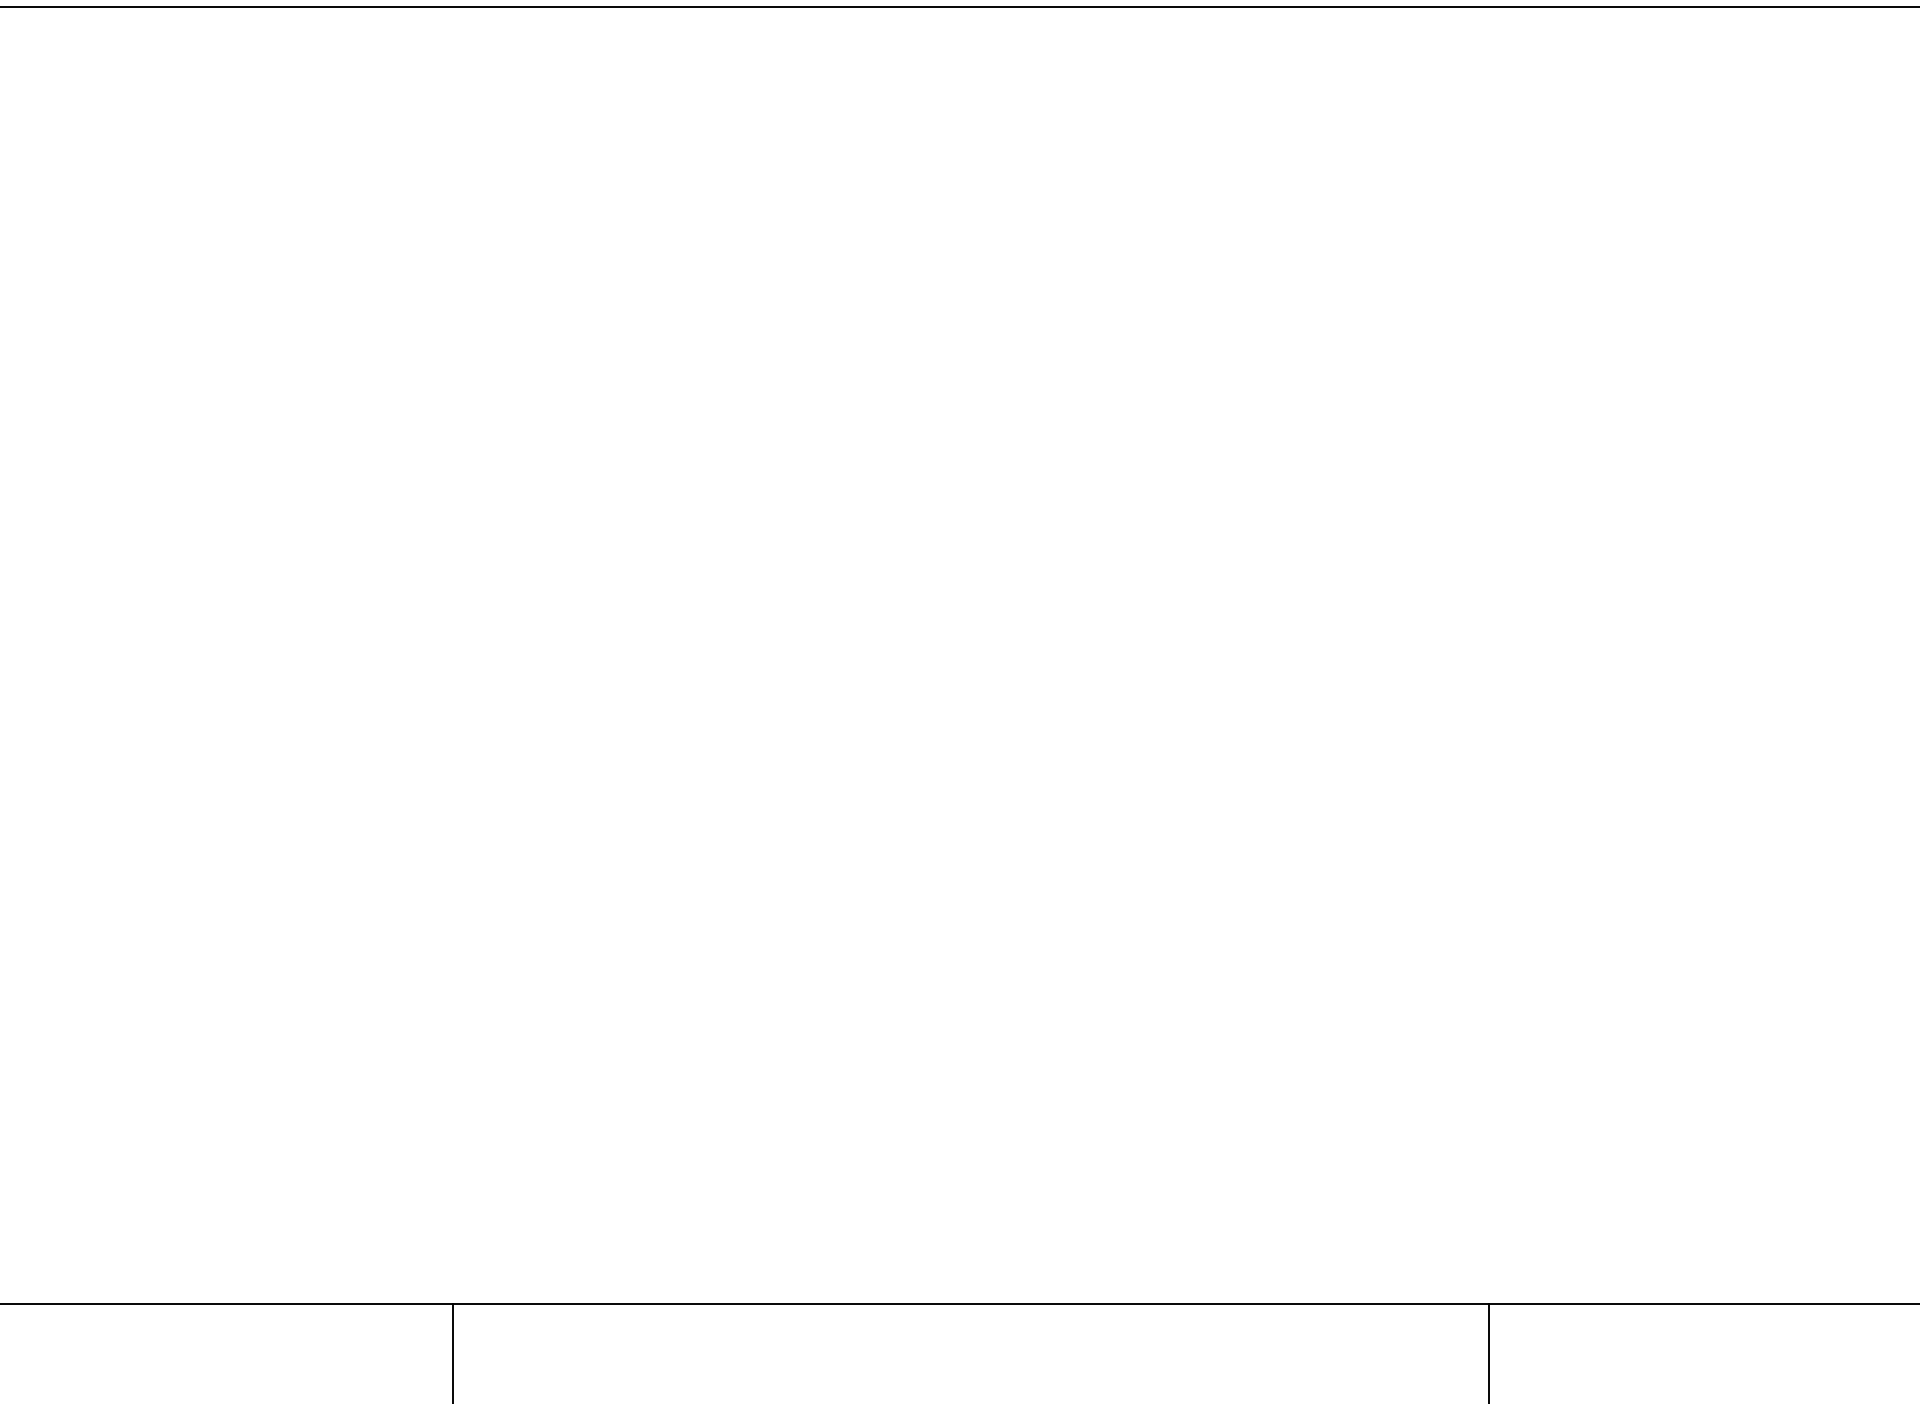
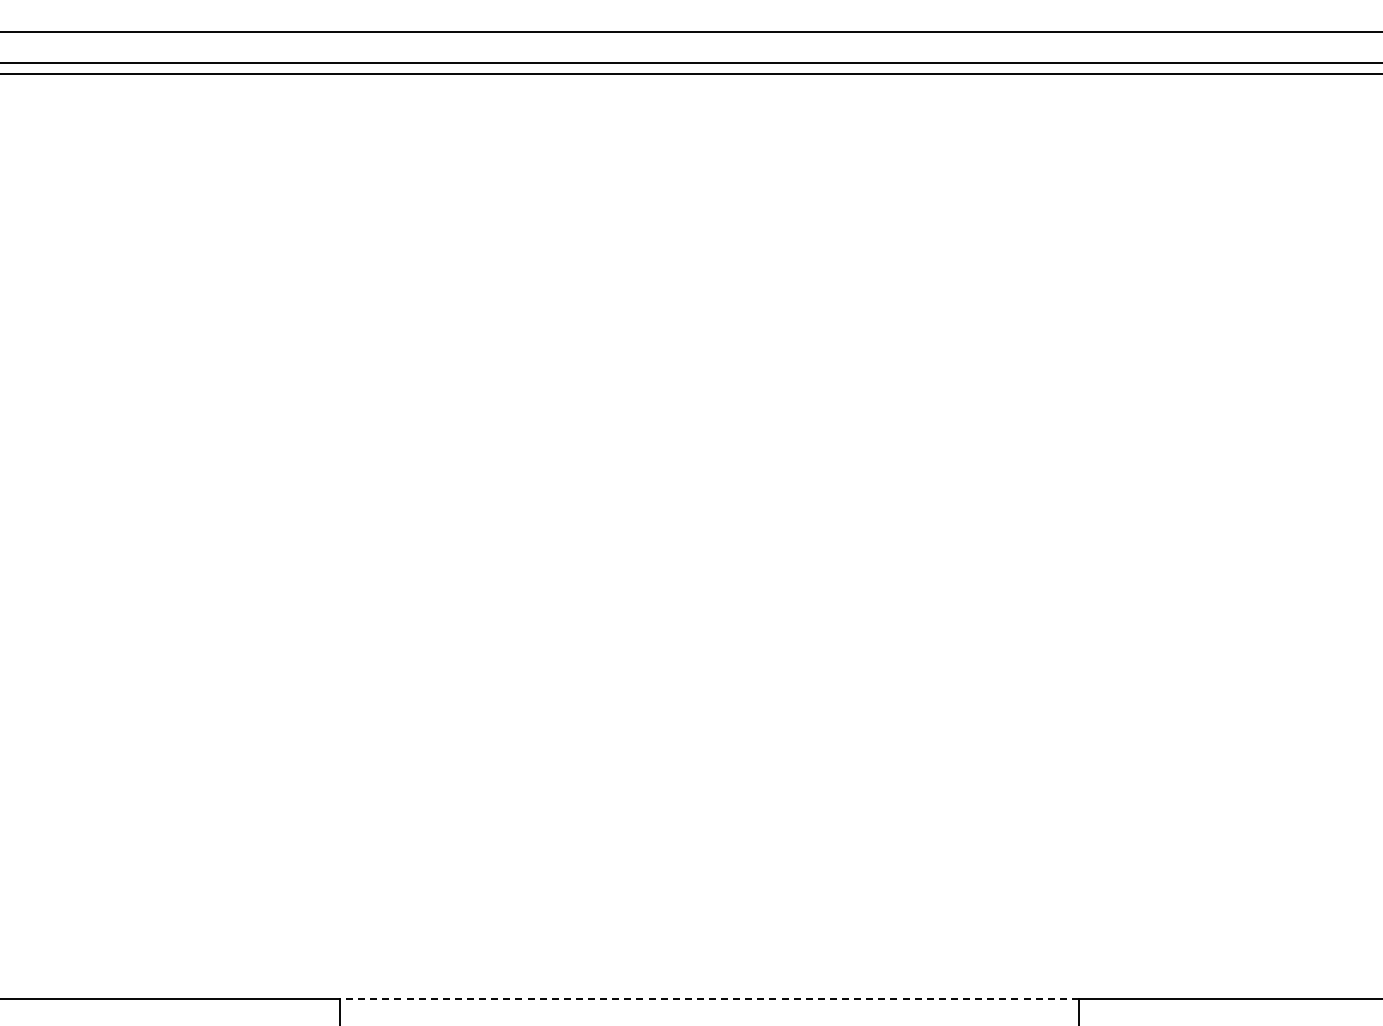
line: (969, 1303) -> (708, 998), solid -> dashed

